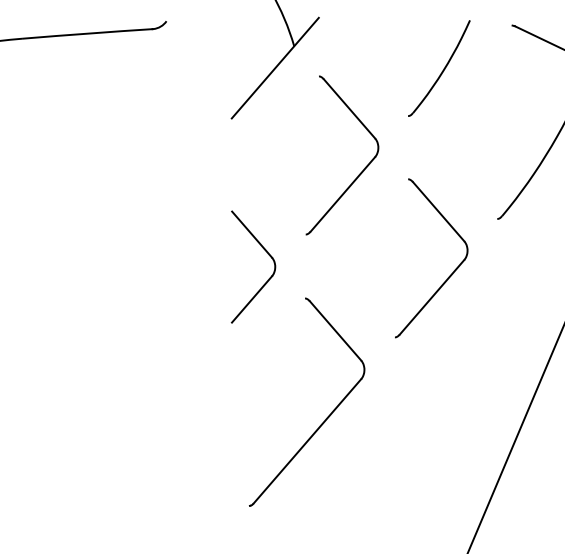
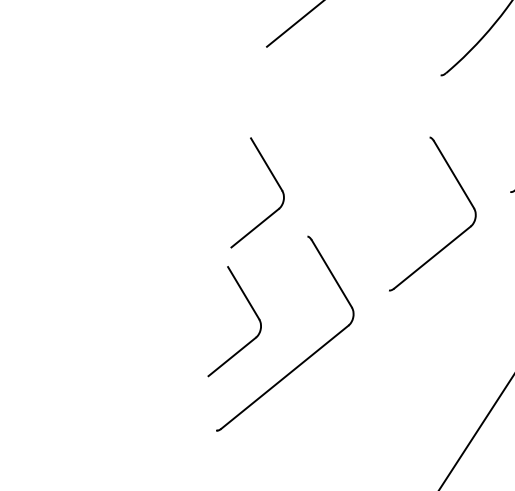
part: (360, 172) -> (384, 122), removed
part: (268, 386) -> (256, 316), added

